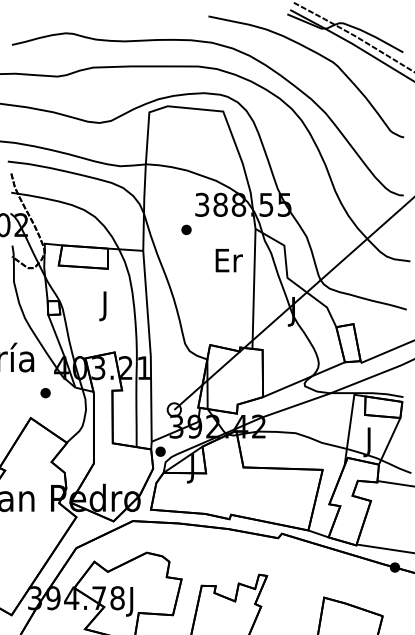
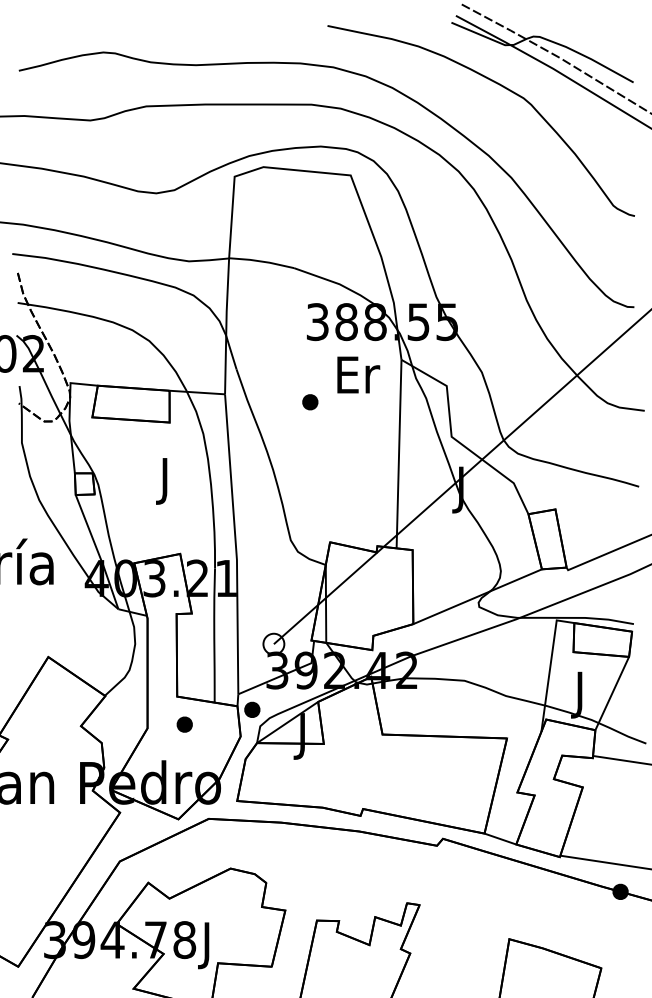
part: (186, 229) -> (310, 401), moved
text: (228, 260) -> (357, 374), moved
part: (45, 393) -> (184, 725), moved

